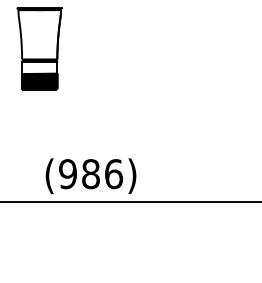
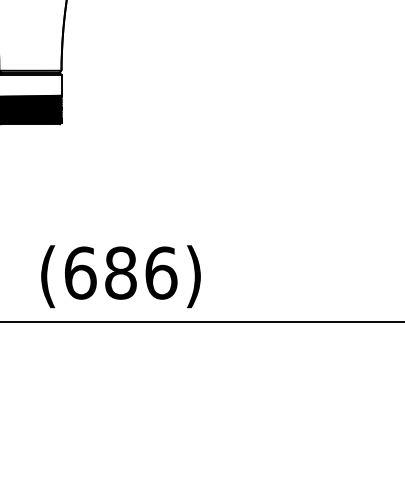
text: (68, 174) -> (81, 273), (986) -> (686)

